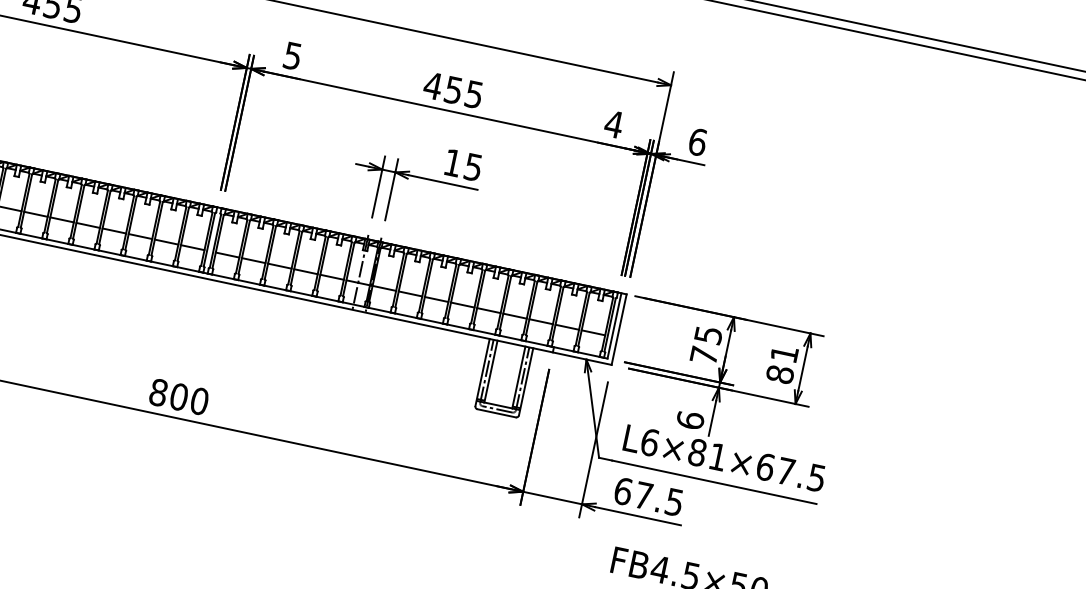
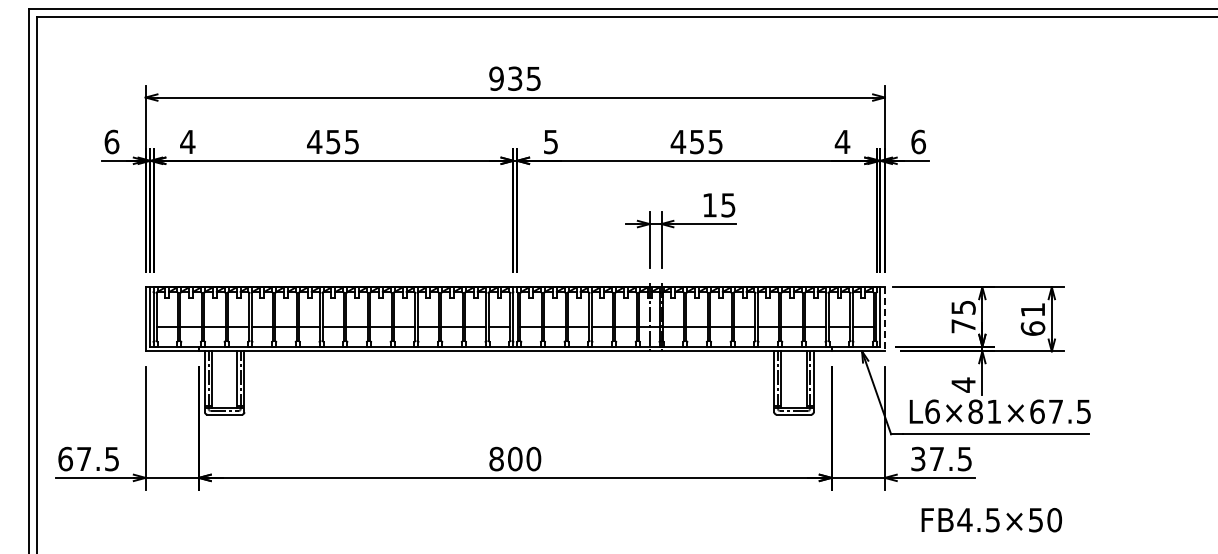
line: (618, 329) -> (884, 319), solid -> dashed
text: (779, 374) -> (1032, 328), 81 -> 61
text: (690, 419) -> (963, 384), 6 -> 4
text: (623, 490) -> (918, 458), 67.5 -> 37.5

